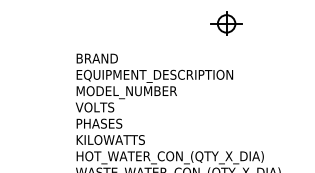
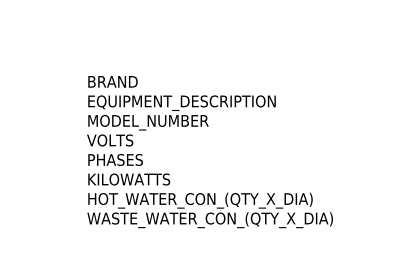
part: (227, 23) -> (268, 39), removed

